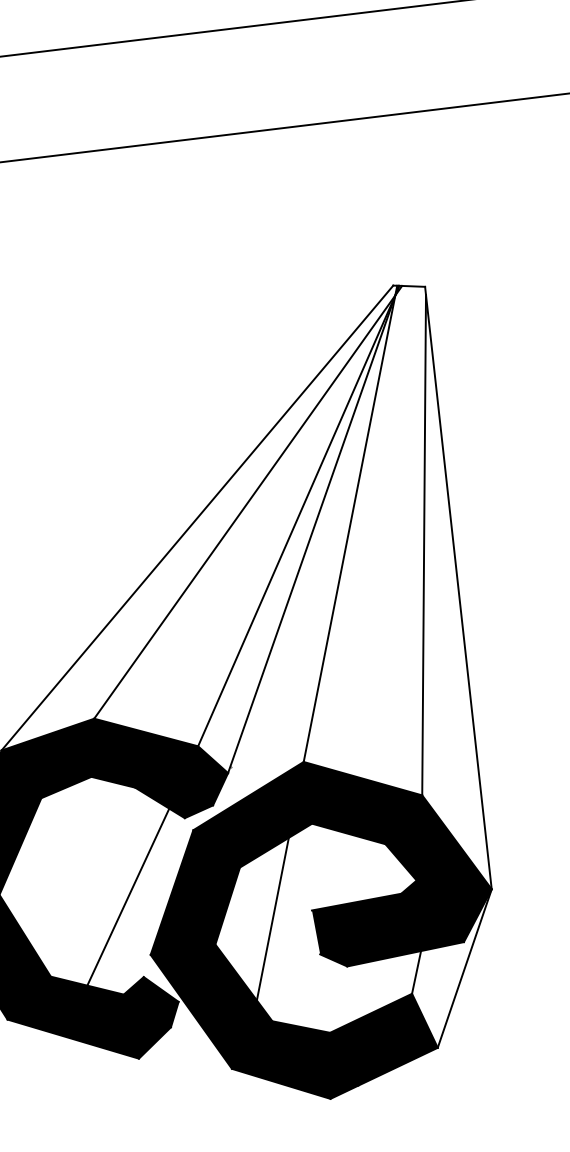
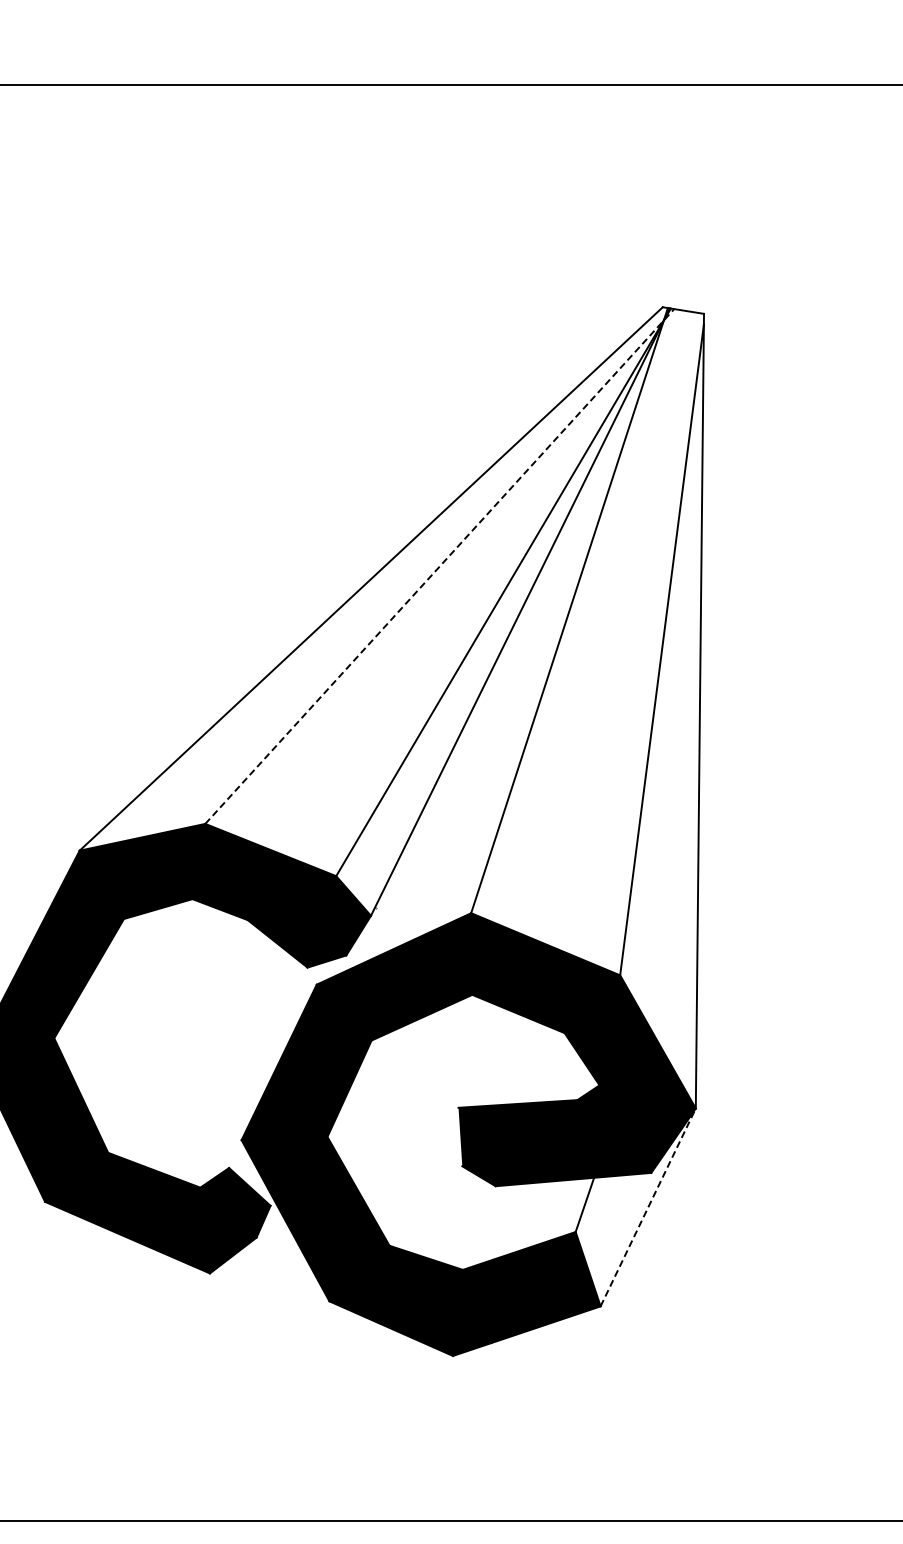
line: (248, 502) -> (440, 566), solid -> dashed
line: (128, 897) -> (221, 1061), removed
line: (272, 918) -> (405, 1112), removed
line: (464, 968) -> (648, 1207), solid -> dashed

